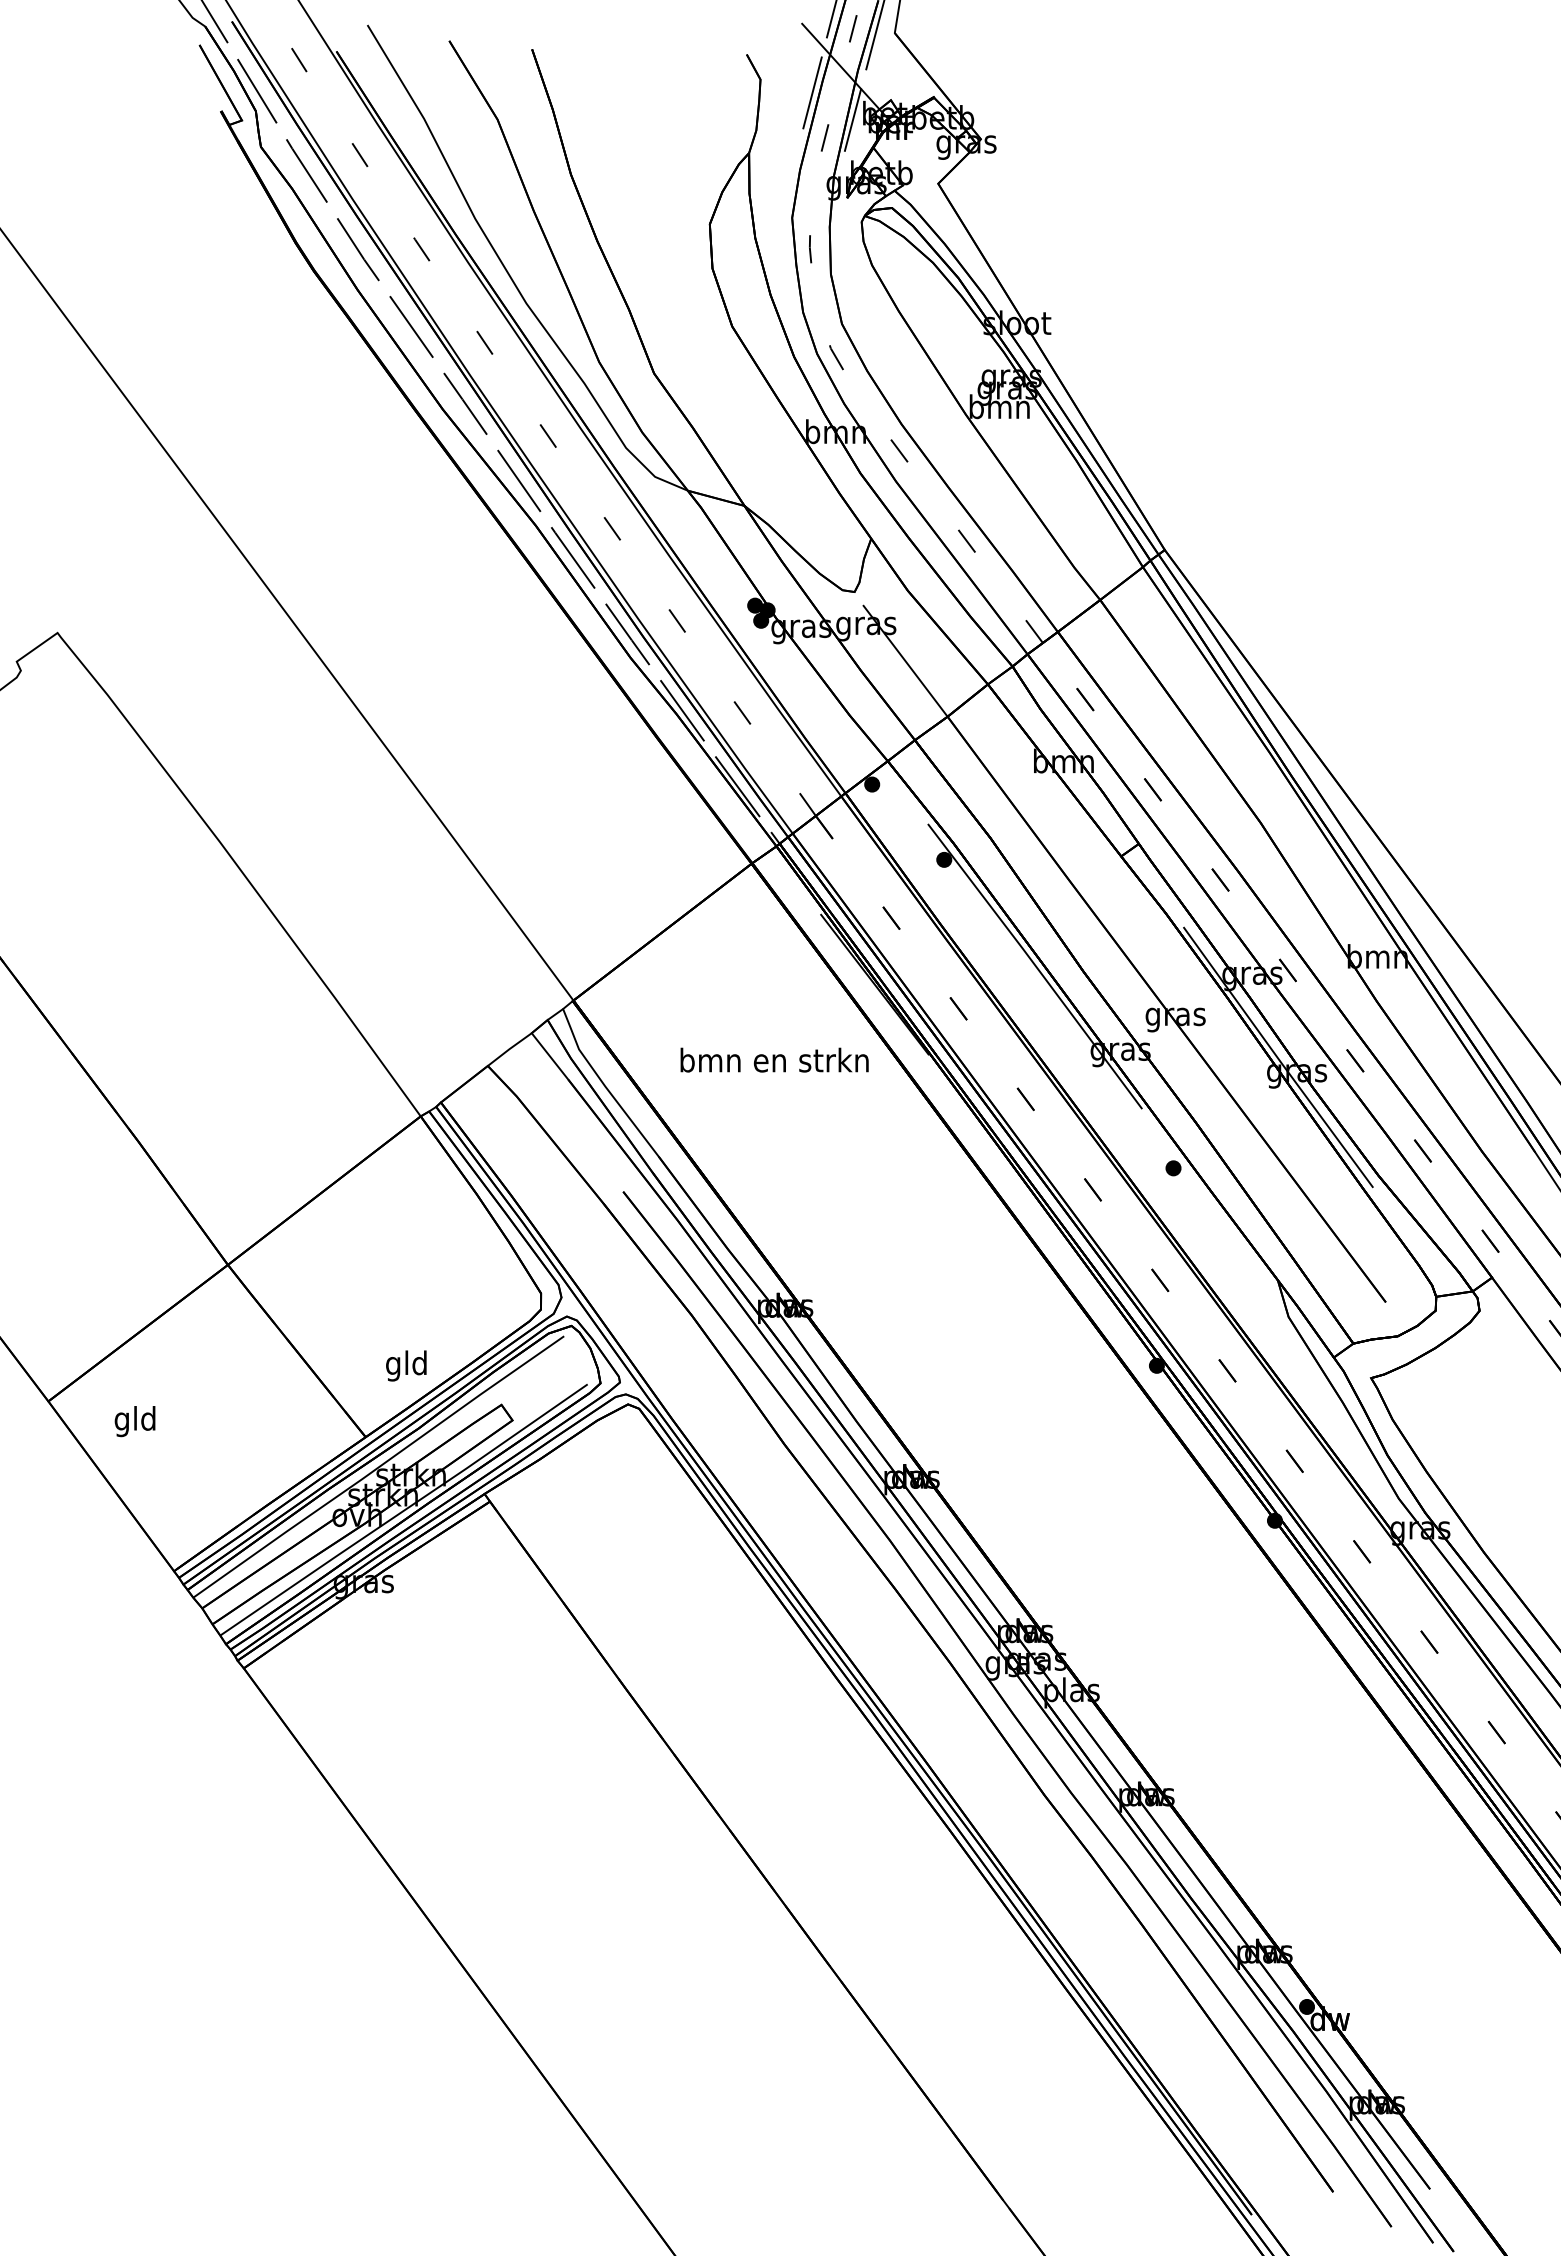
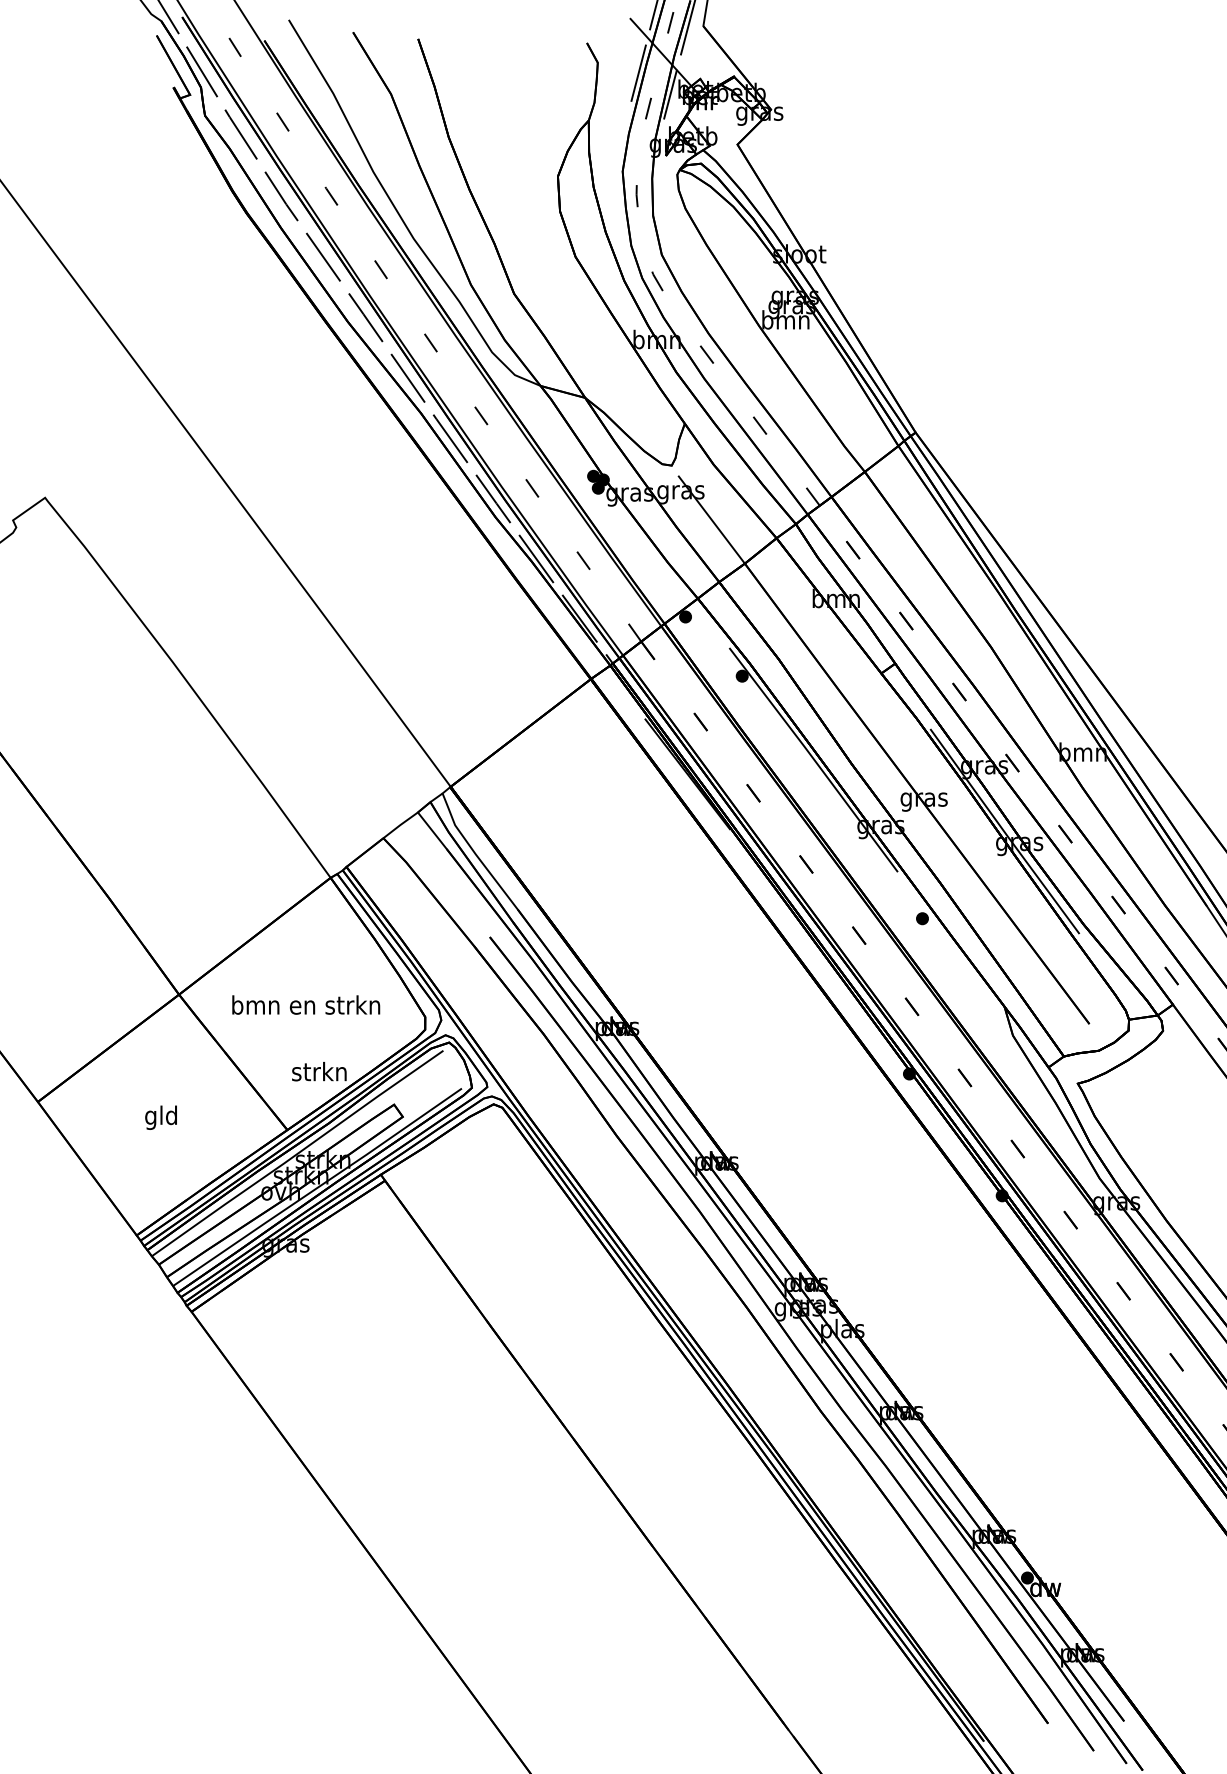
text: (774, 1059) -> (306, 1004), moved
text: (406, 1365) -> (319, 1073), gld -> strkn
text: (134, 1421) -> (160, 1117), moved

